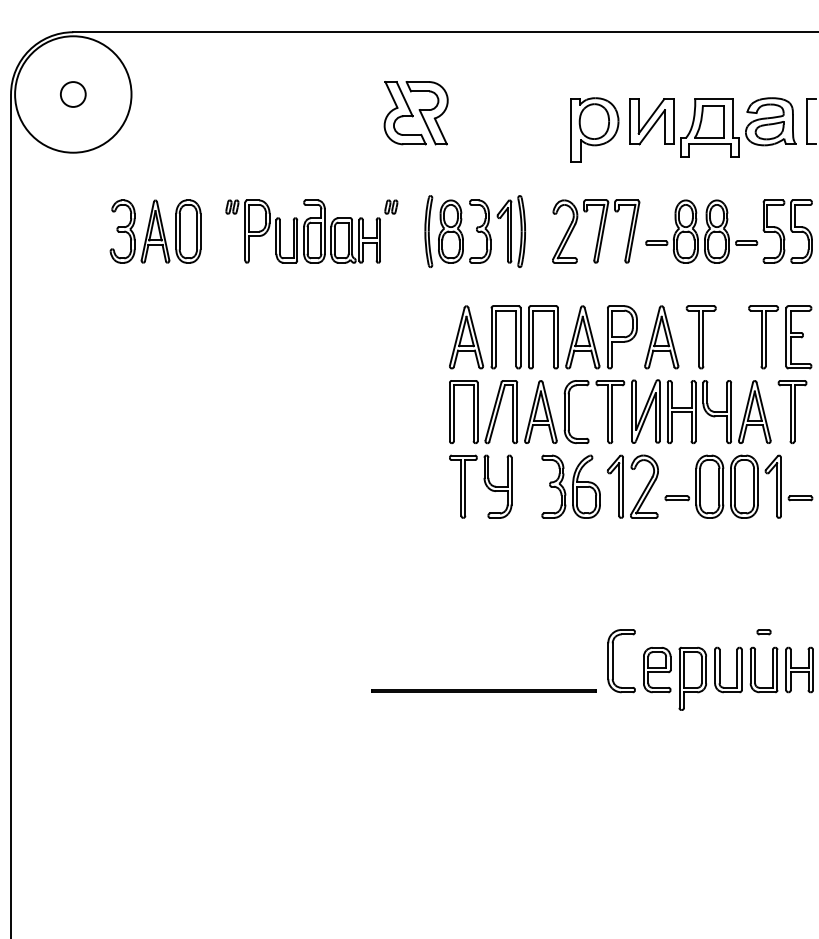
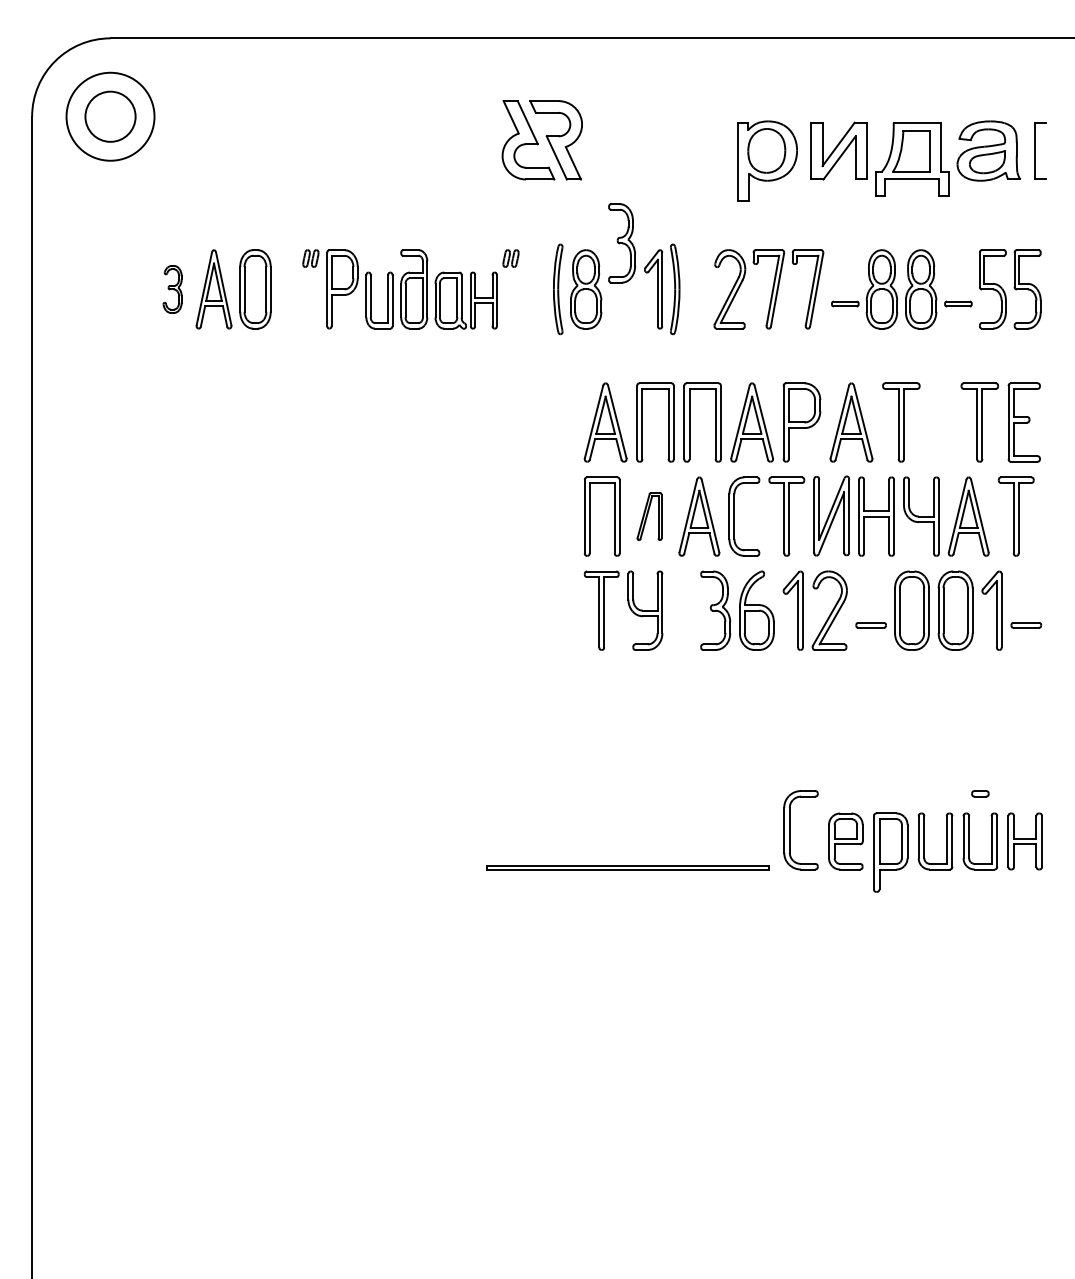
circle: (73, 94) -> (110, 116), size x0.6
circle: (73, 94) -> (110, 116), size x1.6
part: (122, 231) -> (172, 289), size x0.6
part: (479, 231) -> (621, 243), moved
part: (501, 411) -> (649, 516), size x0.6

